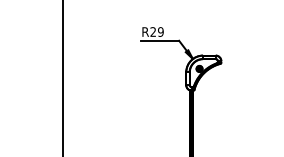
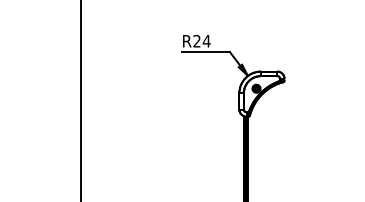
text: (160, 31) -> (206, 40), R29 -> R24

